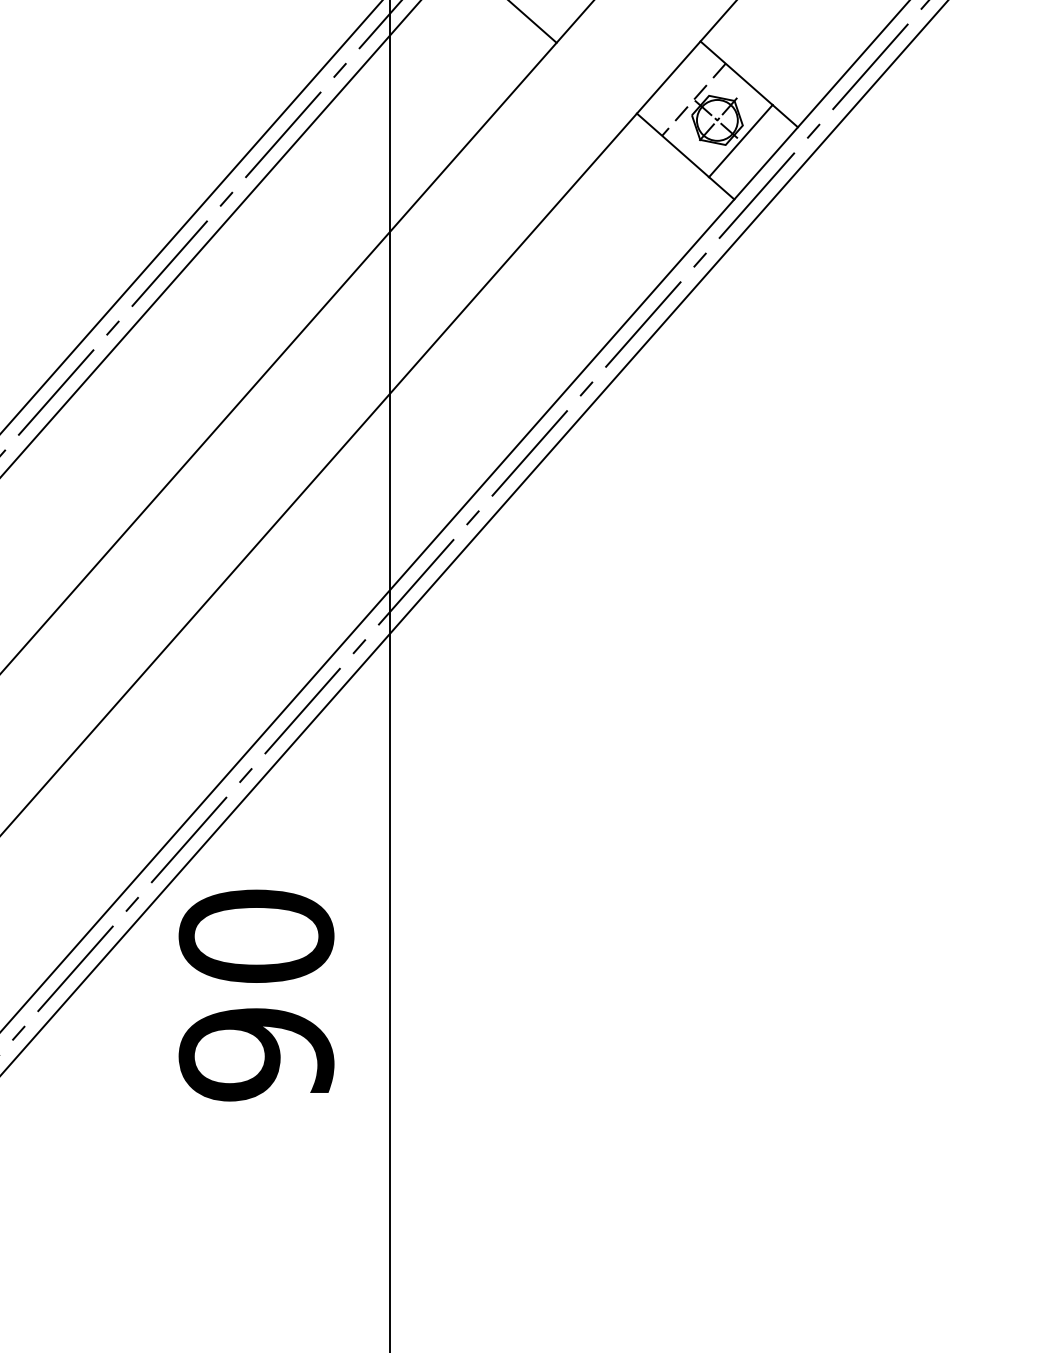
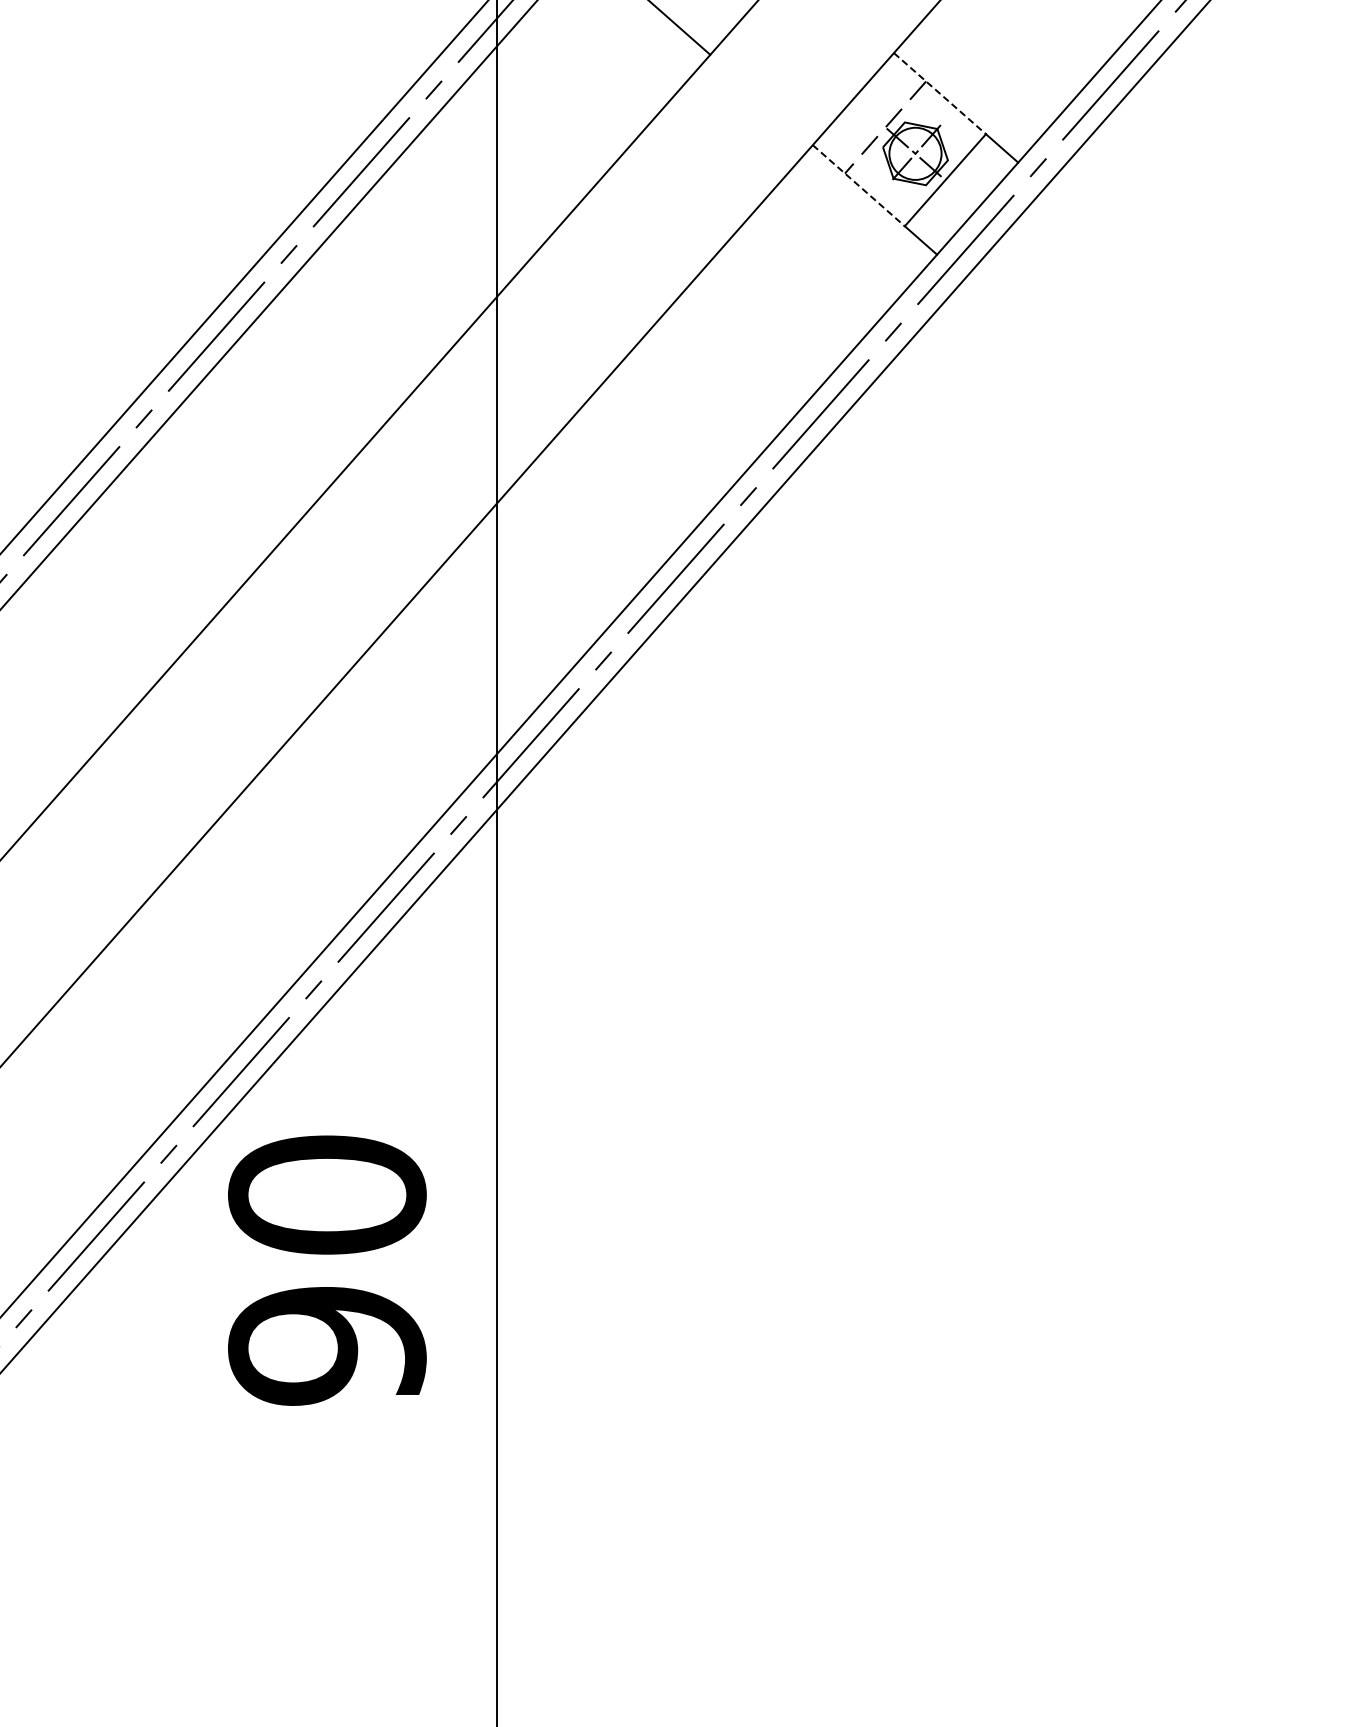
line: (737, 73) -> (940, 93), solid -> dashed
line: (673, 146) -> (859, 186), solid -> dashed

